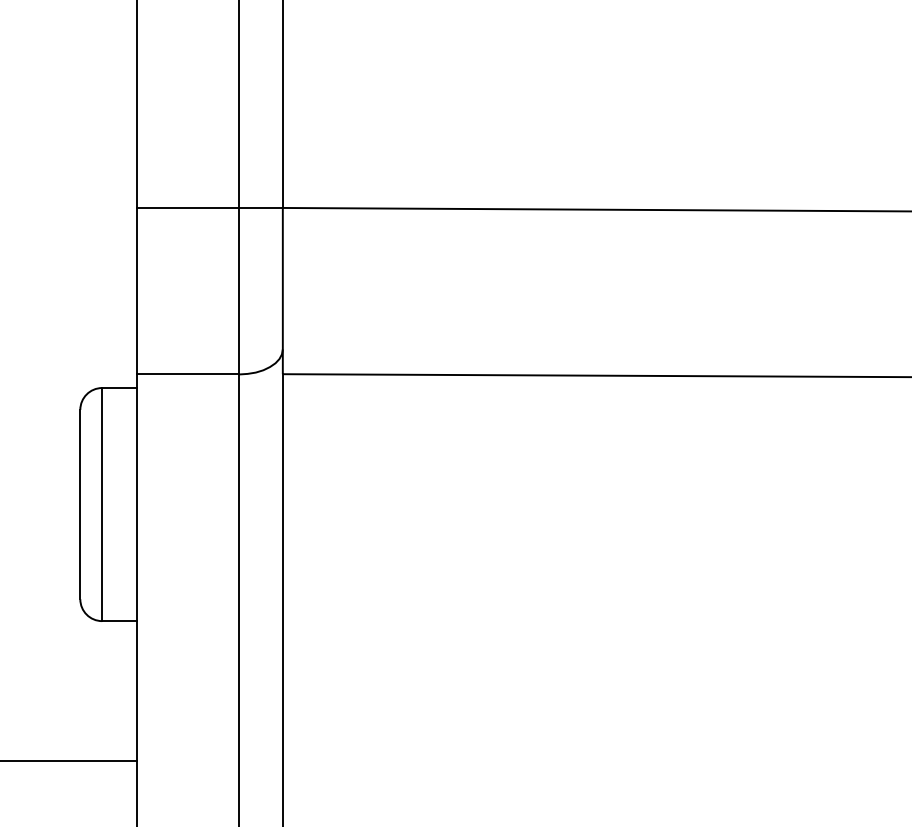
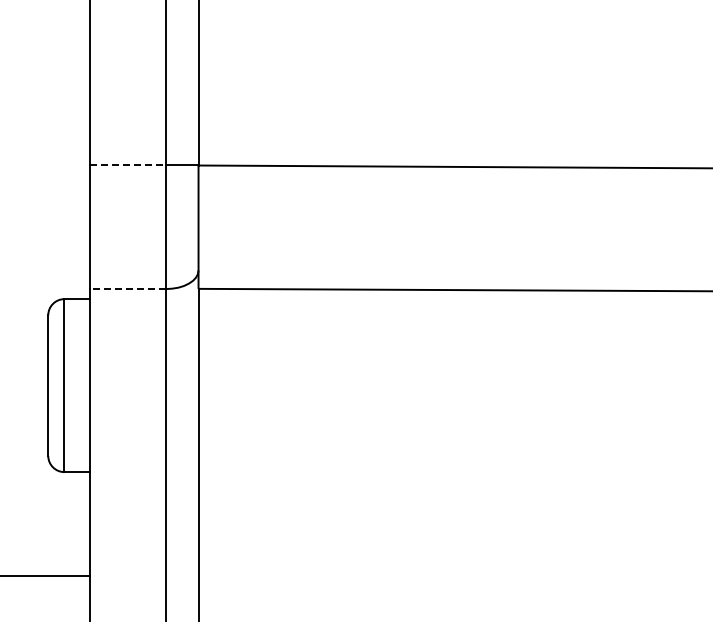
line: (188, 207) -> (128, 165), solid -> dashed
line: (188, 375) -> (128, 289), solid -> dashed

